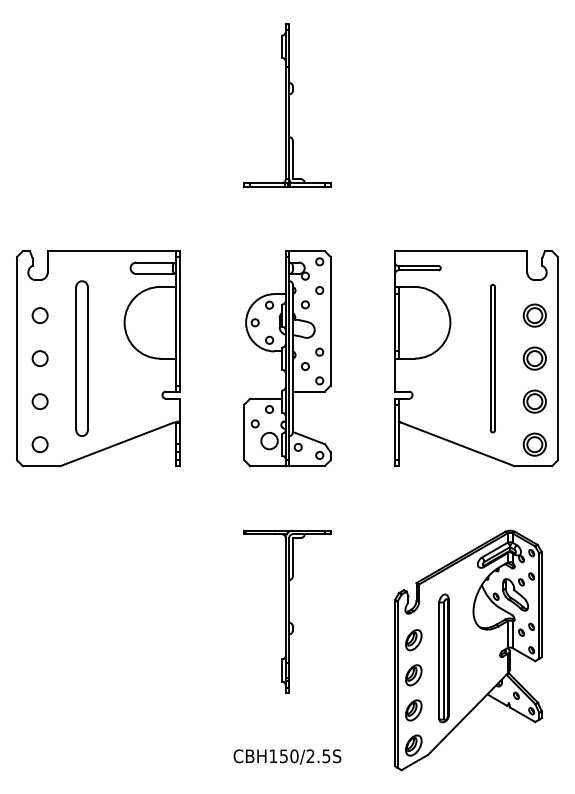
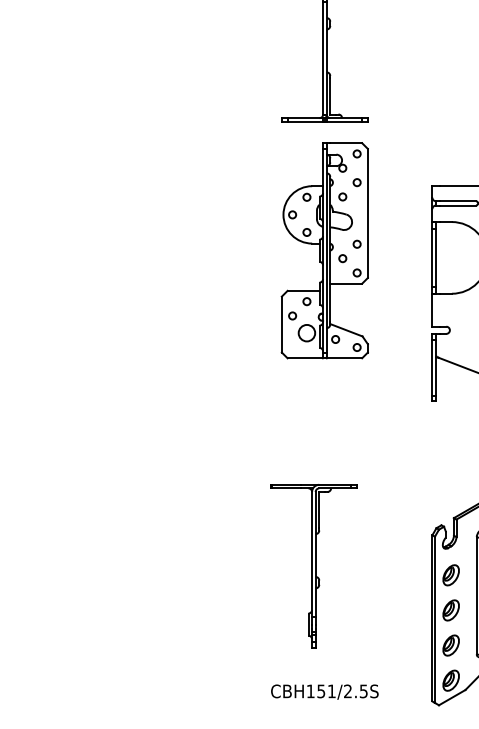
part: (98, 358) -> (135, 293), removed
part: (287, 358) -> (324, 250), moved
part: (287, 611) -> (313, 565), moved
text: (294, 756) -> (331, 691), CBH150/2.5S -> CBH151/2.5S

